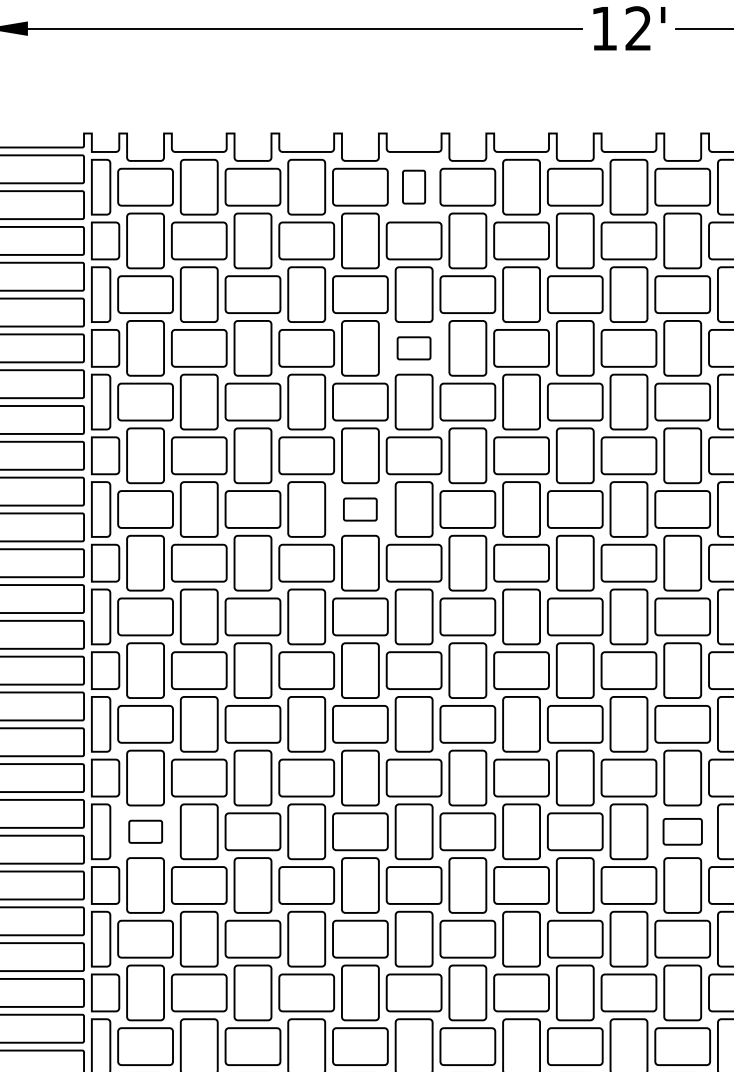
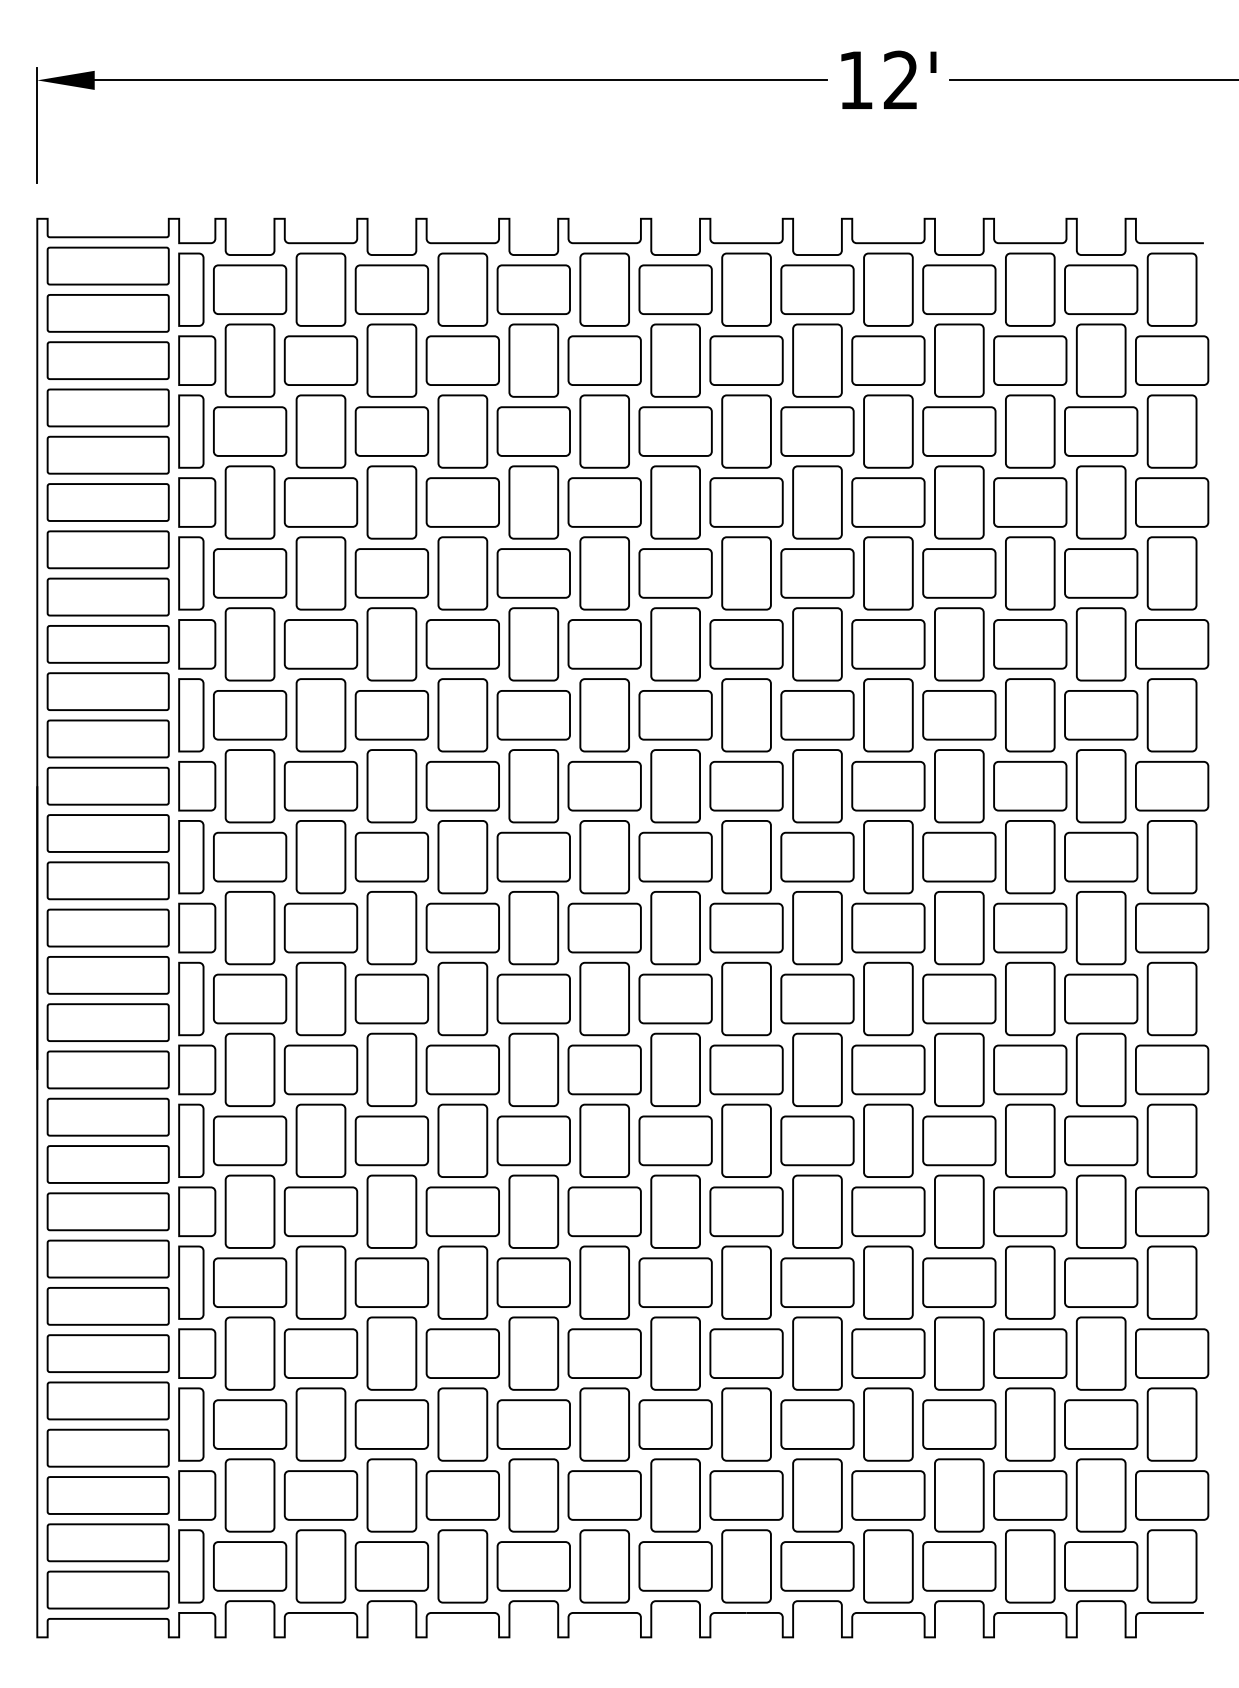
part: (413, 187) -> (604, 289), size x1.67
part: (413, 348) -> (604, 502), size x1.67
part: (360, 509) -> (533, 715), size x1.67
part: (145, 831) -> (250, 1140), size x1.67
part: (682, 831) -> (959, 1140), size x1.43

